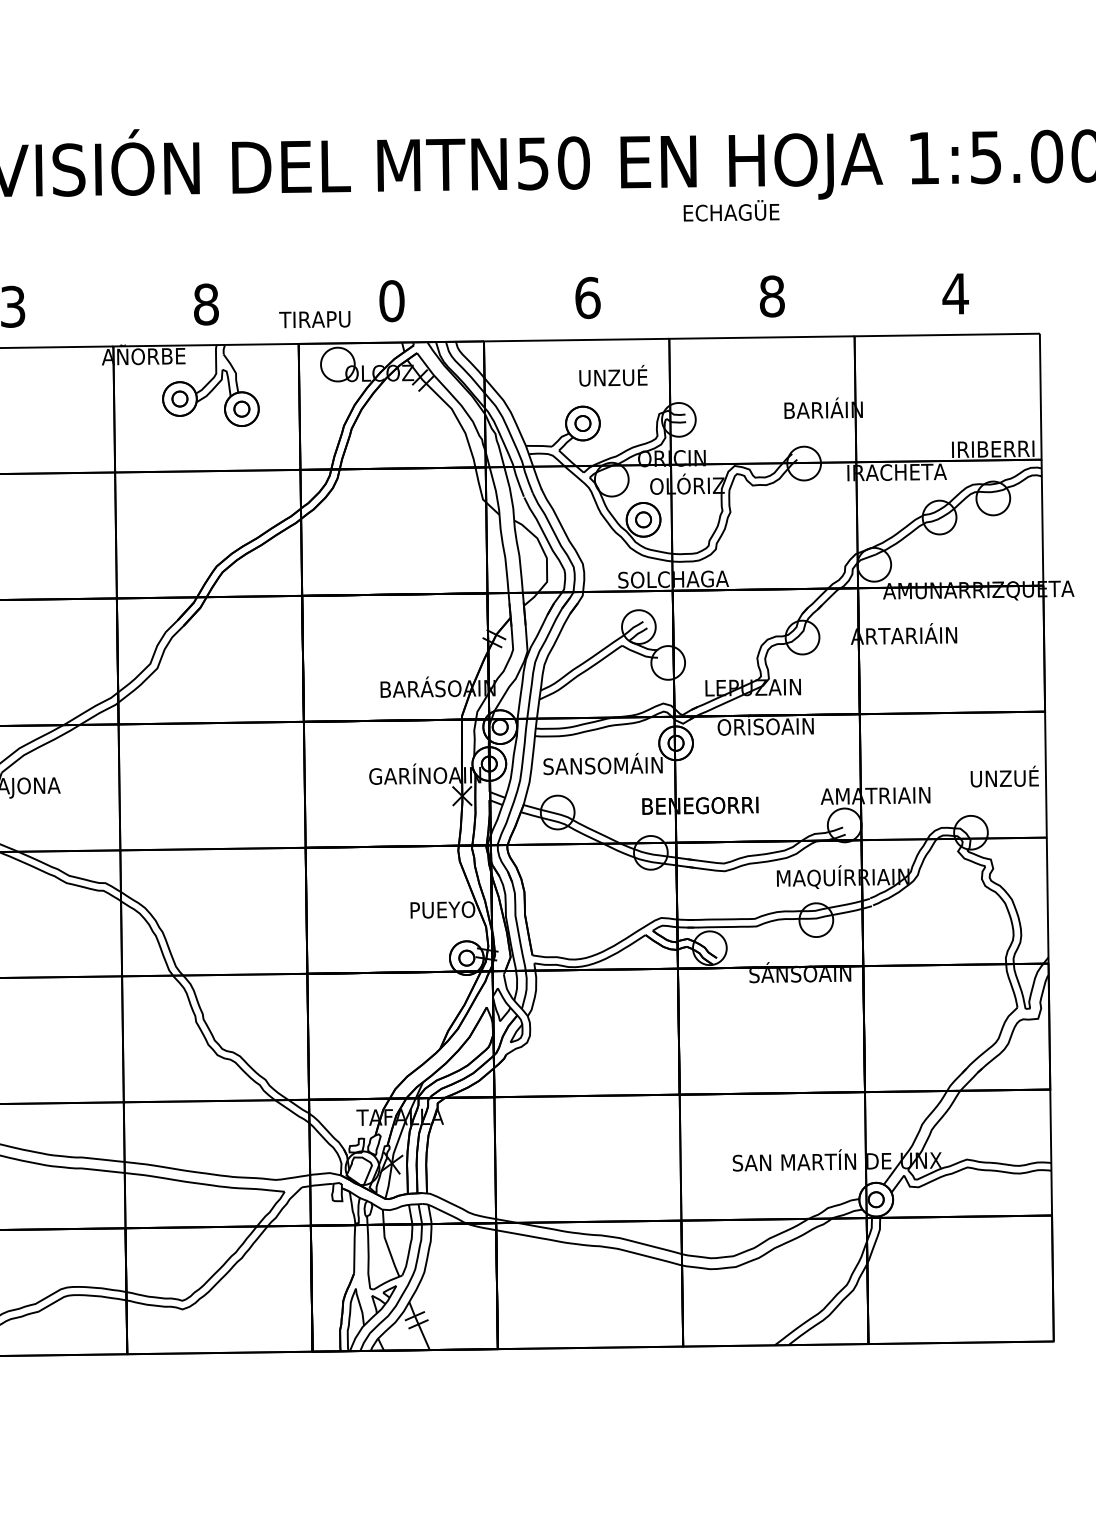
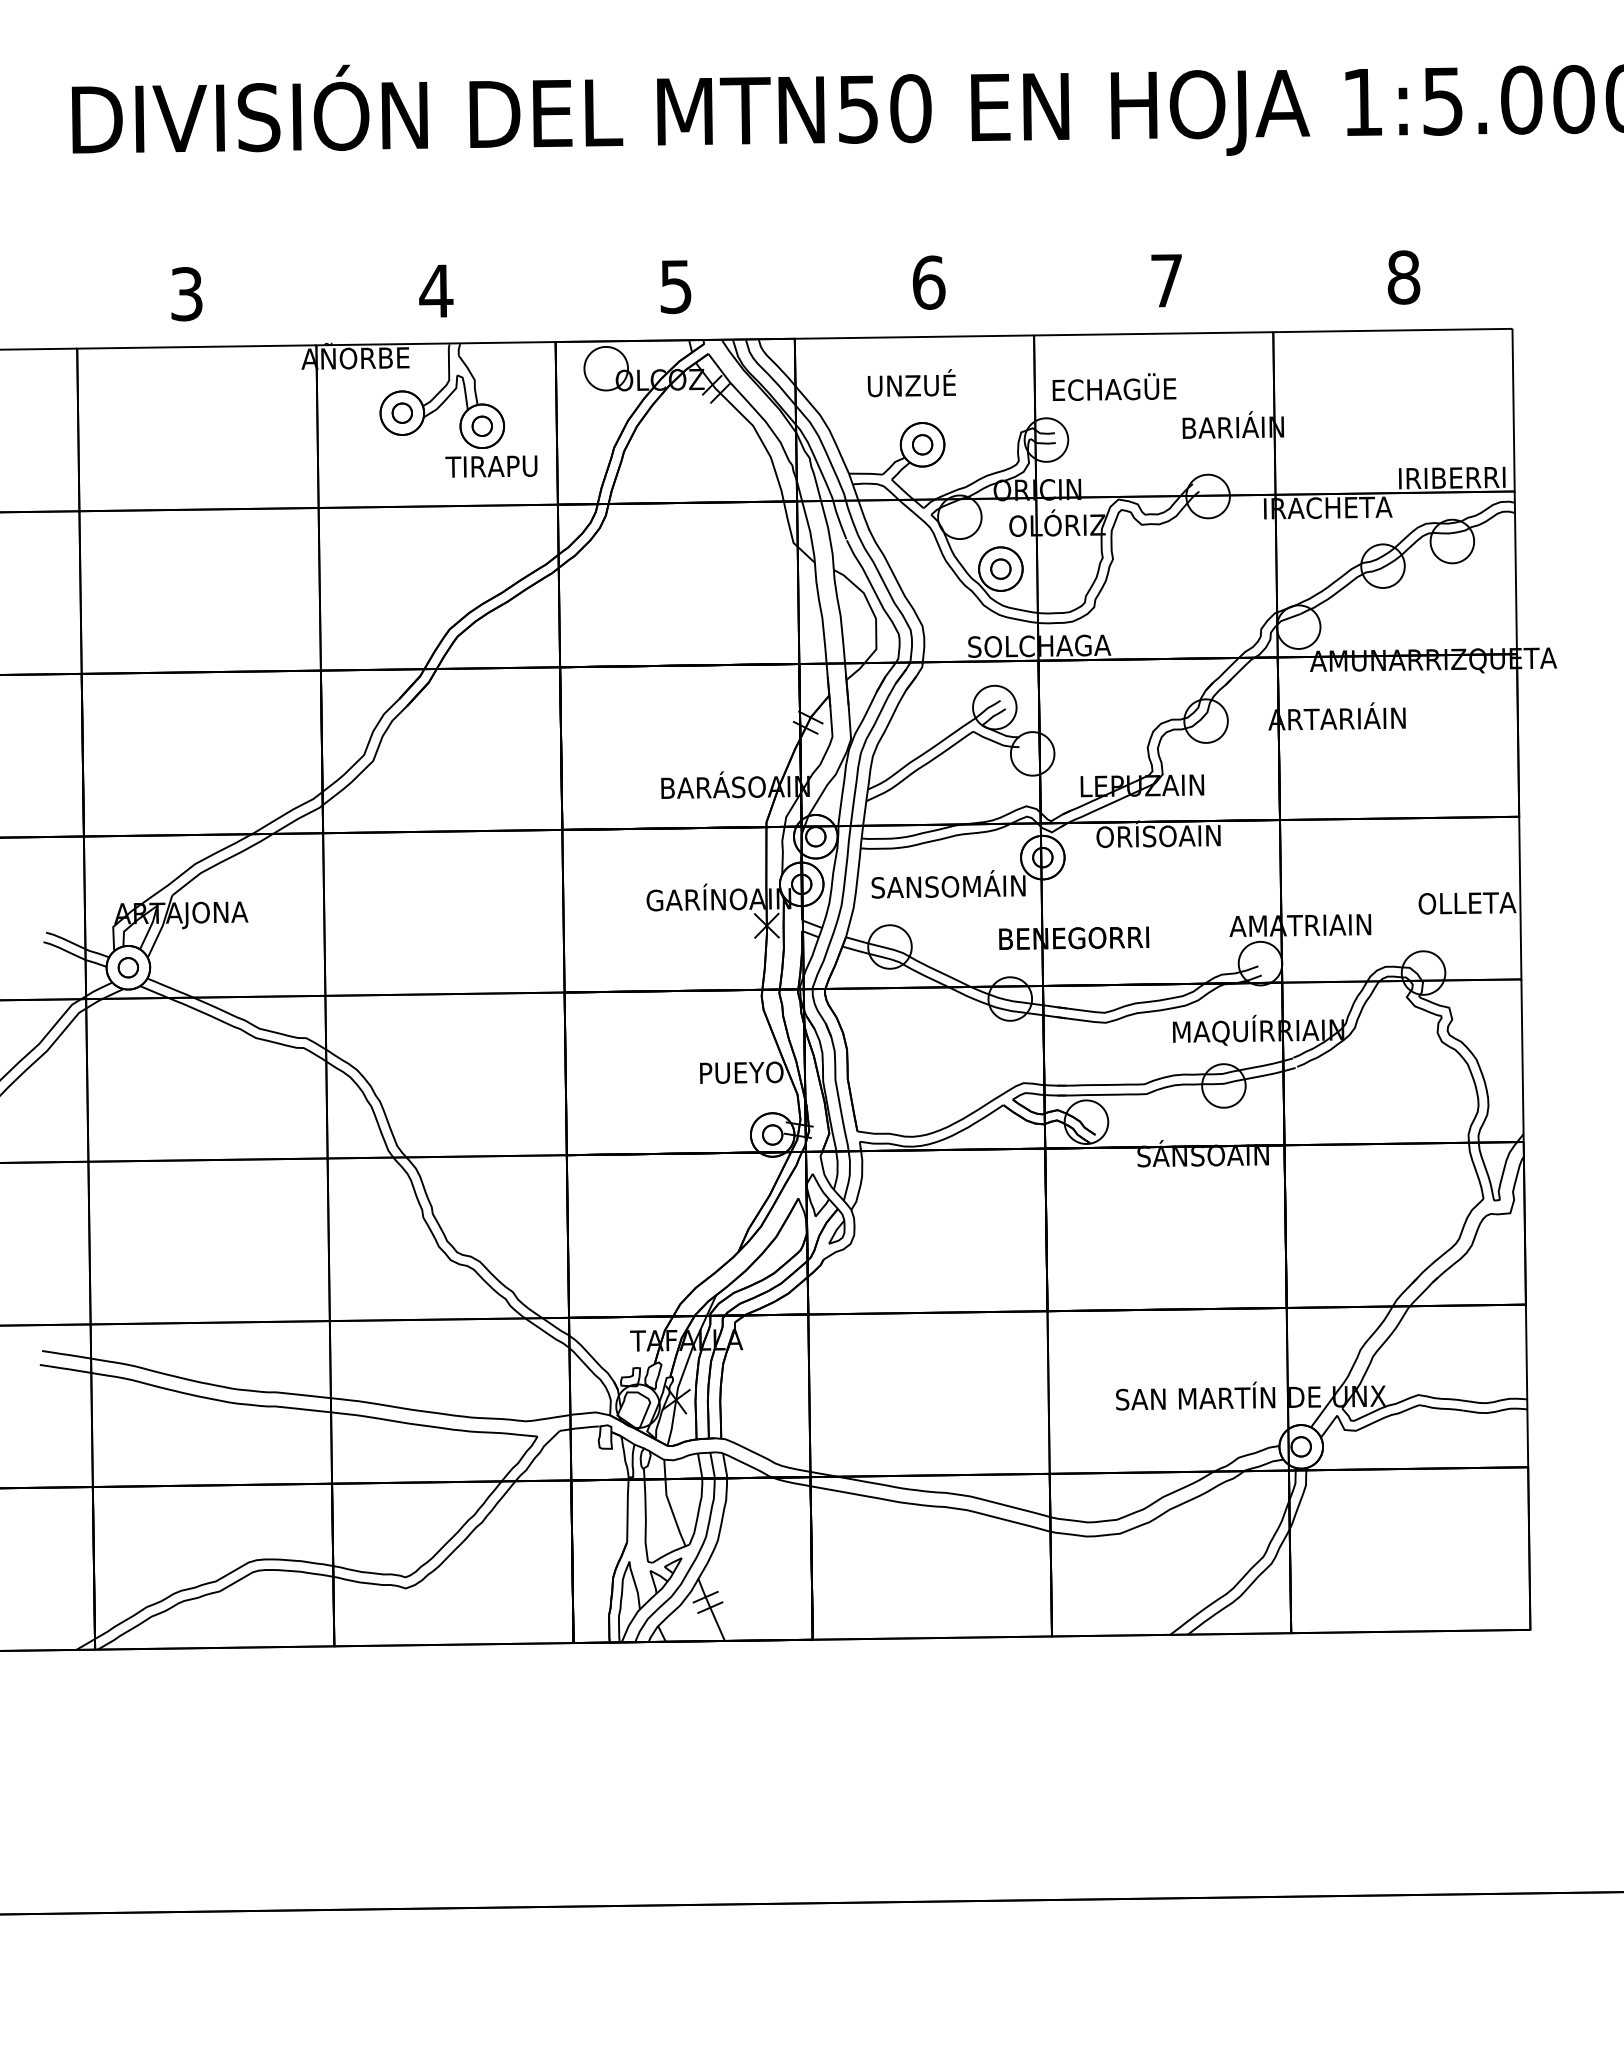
text: (731, 210) -> (1114, 386), moved
text: (955, 293) -> (1403, 277), 4 -> 8
text: (772, 296) -> (1167, 280), 8 -> 7
text: (391, 300) -> (675, 286), 0 -> 5
text: (206, 304) -> (436, 291), 8 -> 4
text: (314, 319) -> (491, 466), moved
text: (613, 376) -> (911, 383), moved
text: (1005, 776) -> (1467, 900), UNZUÉ -> OLLETA

